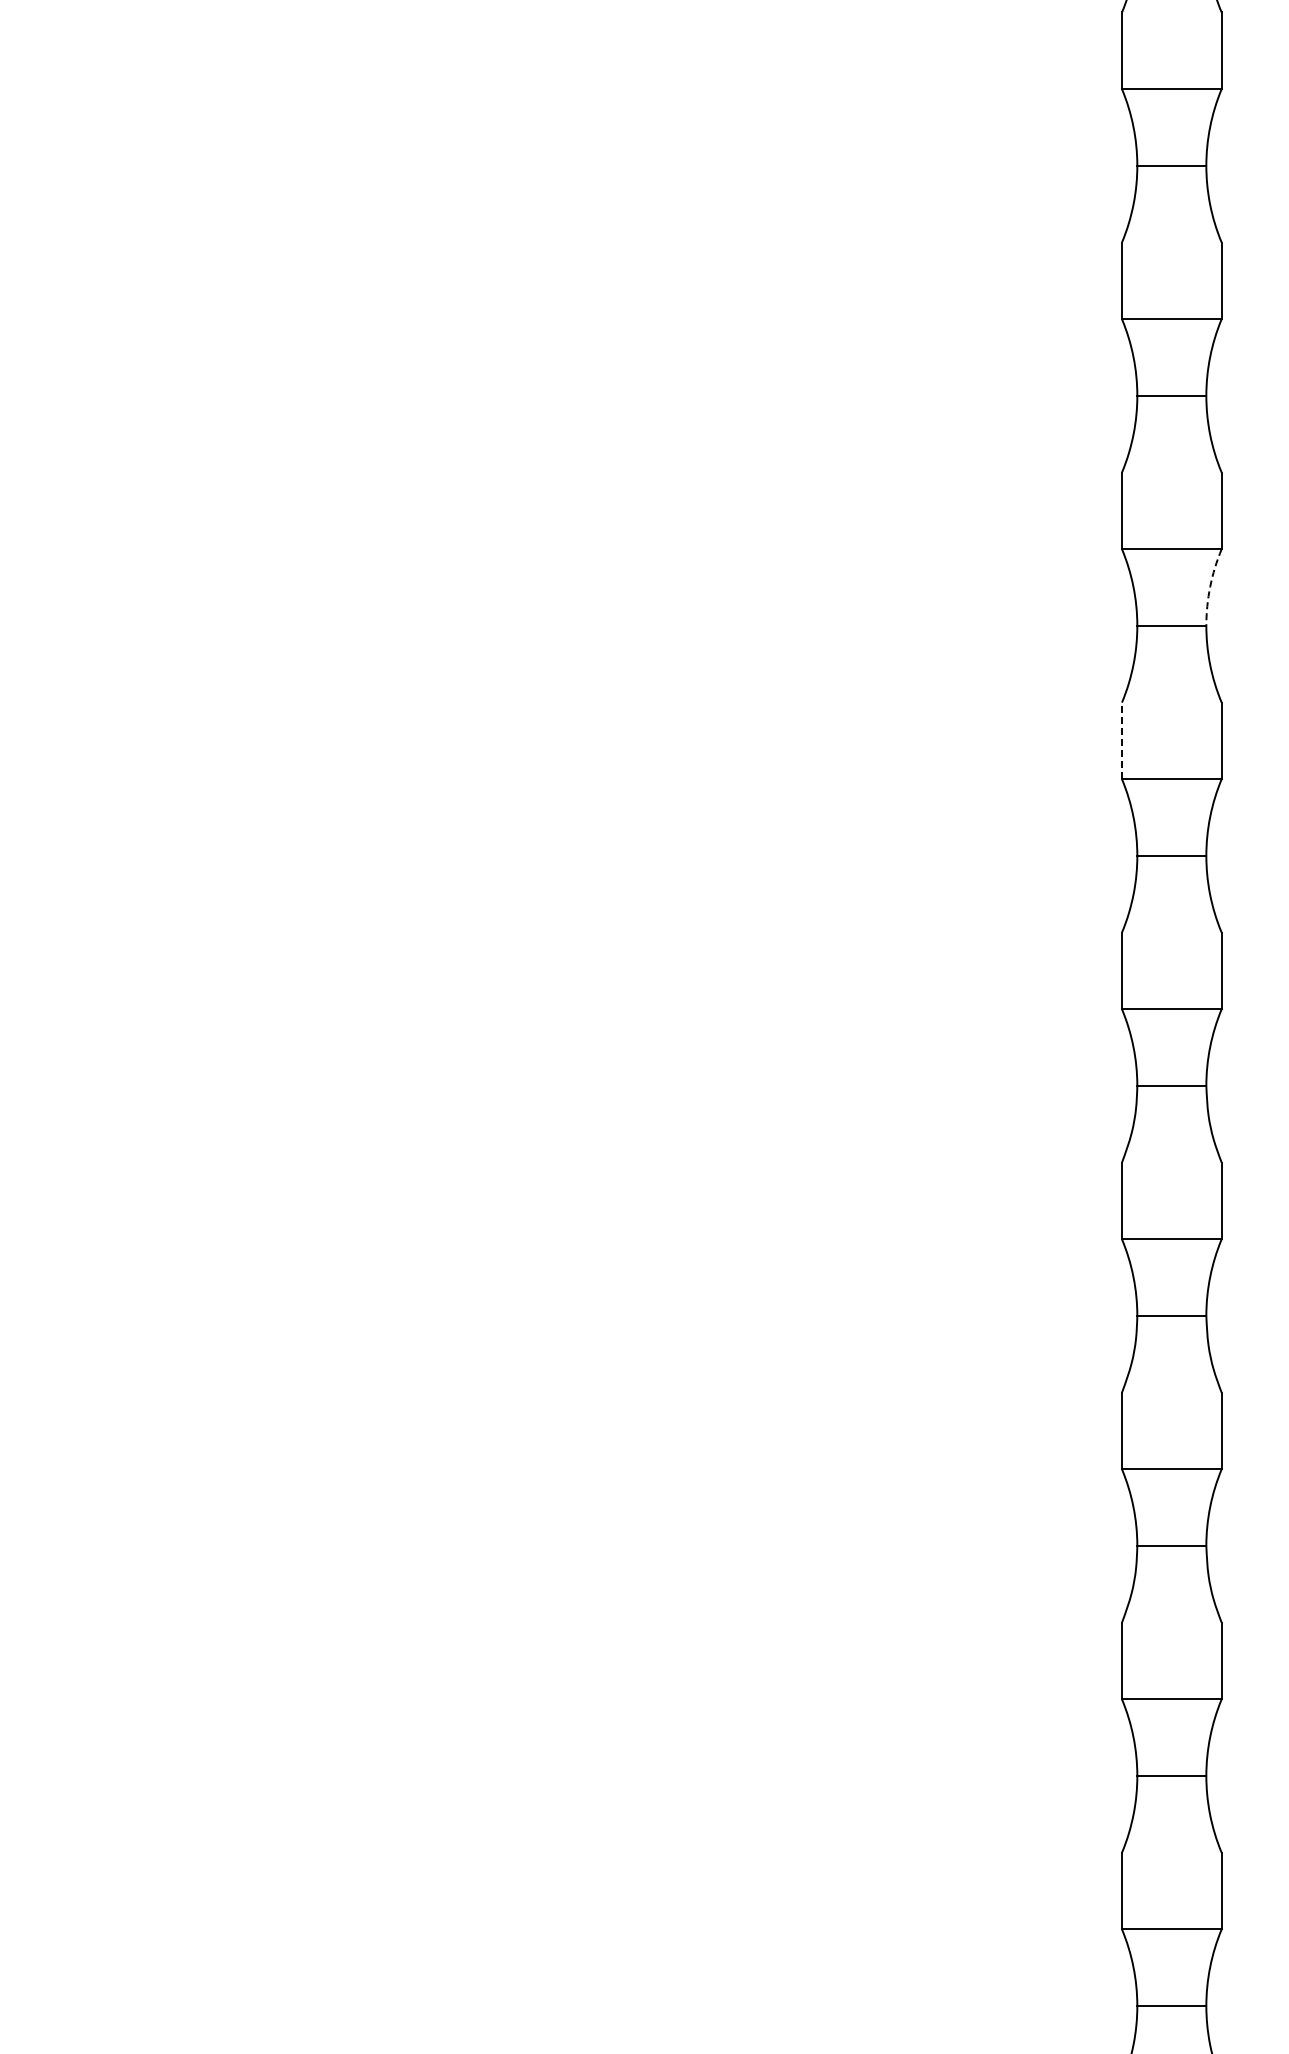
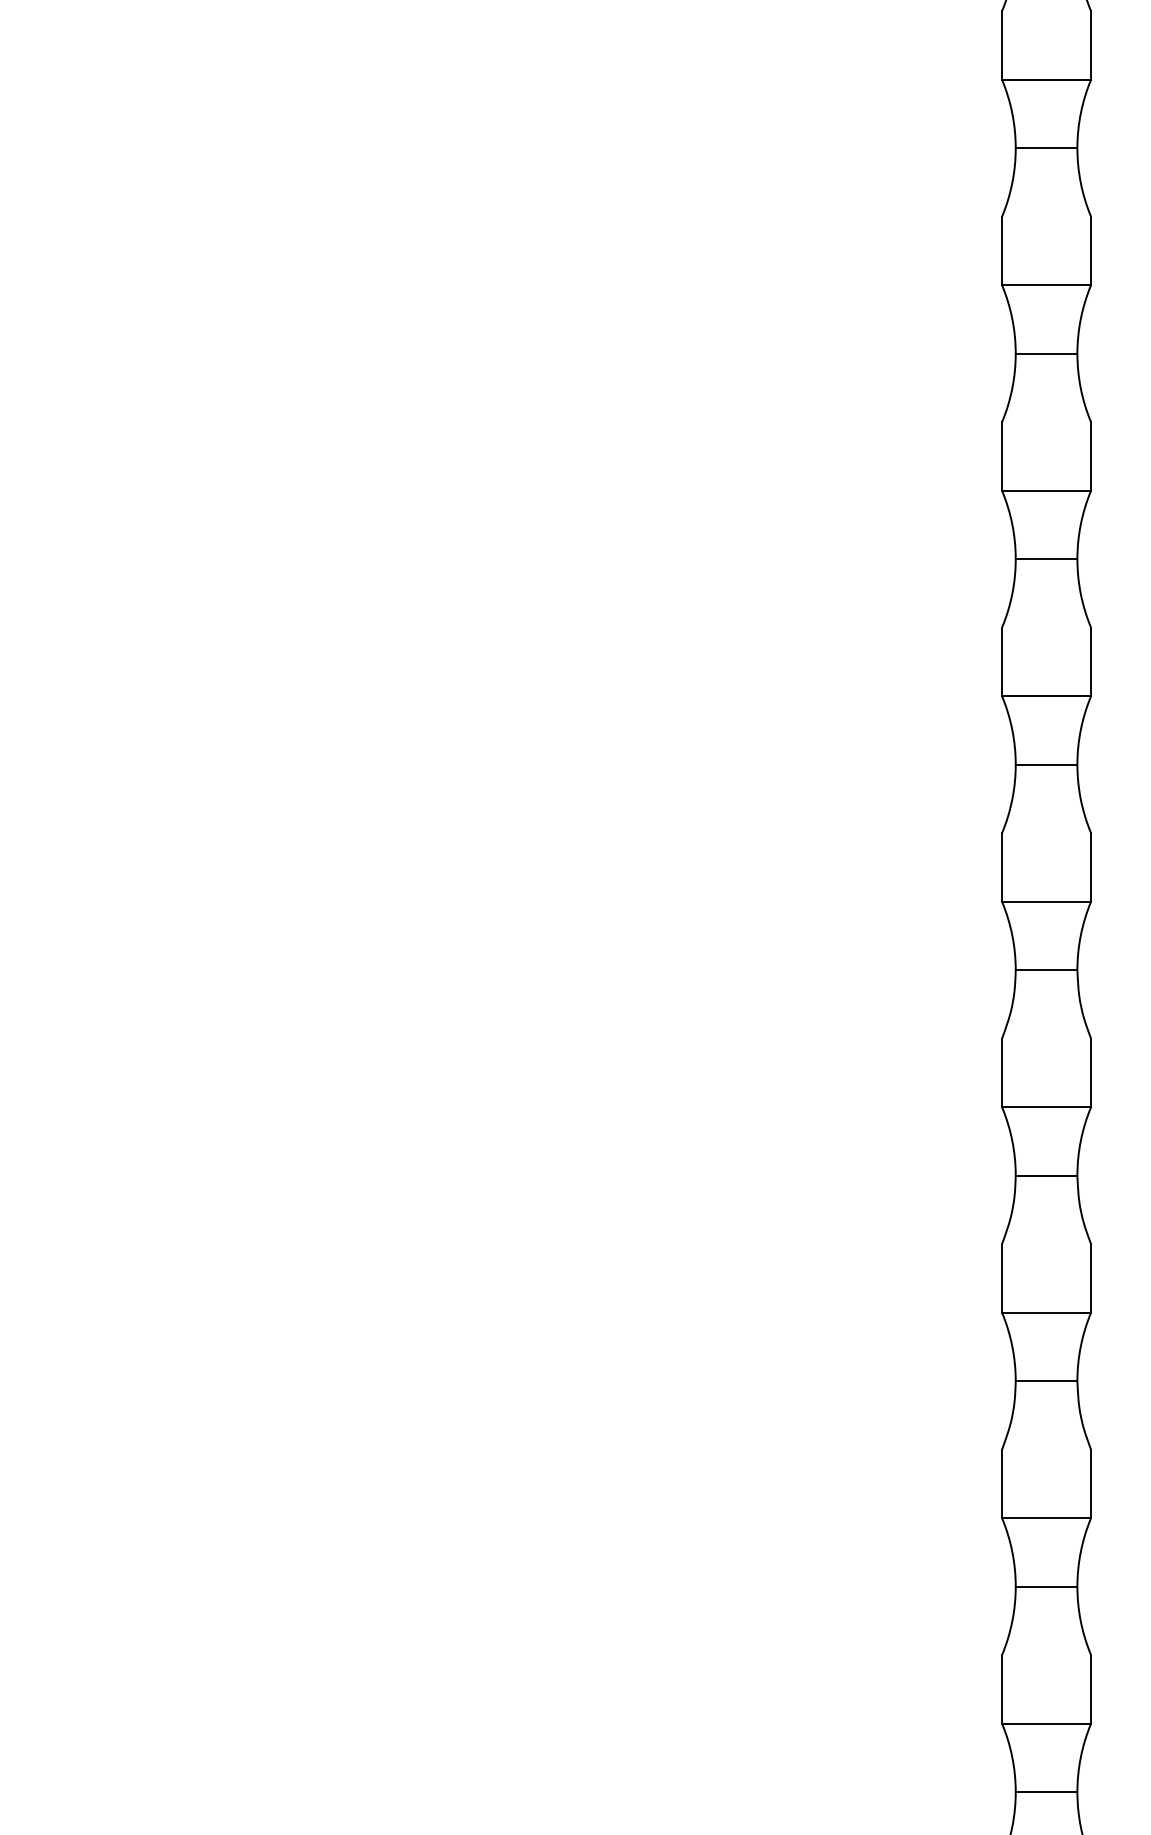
arc: (1210, 586) -> (1081, 524), dashed -> solid
line: (1122, 740) -> (1002, 661), dashed -> solid

